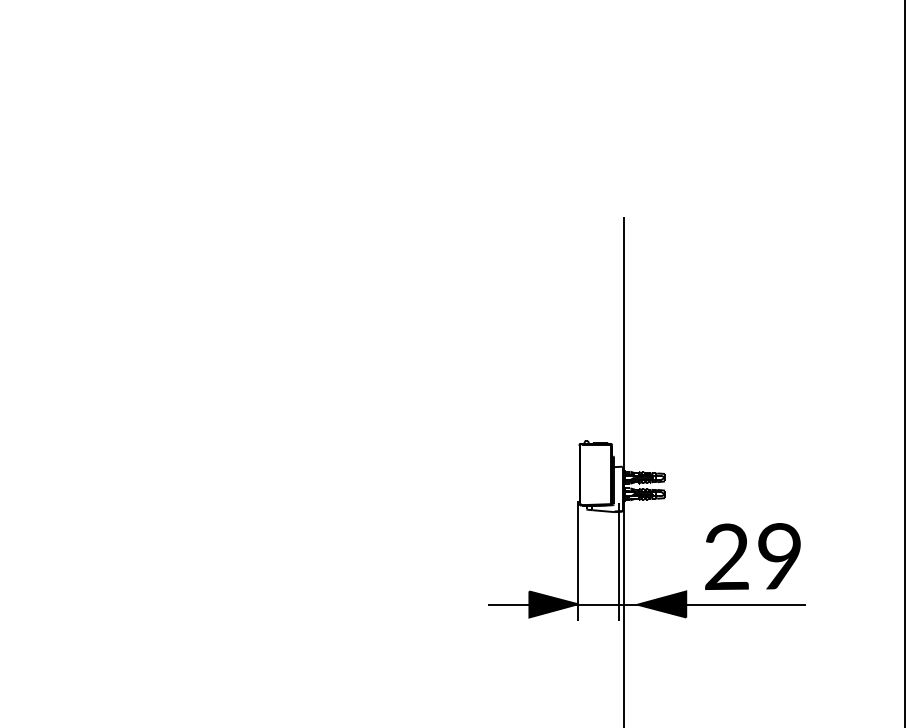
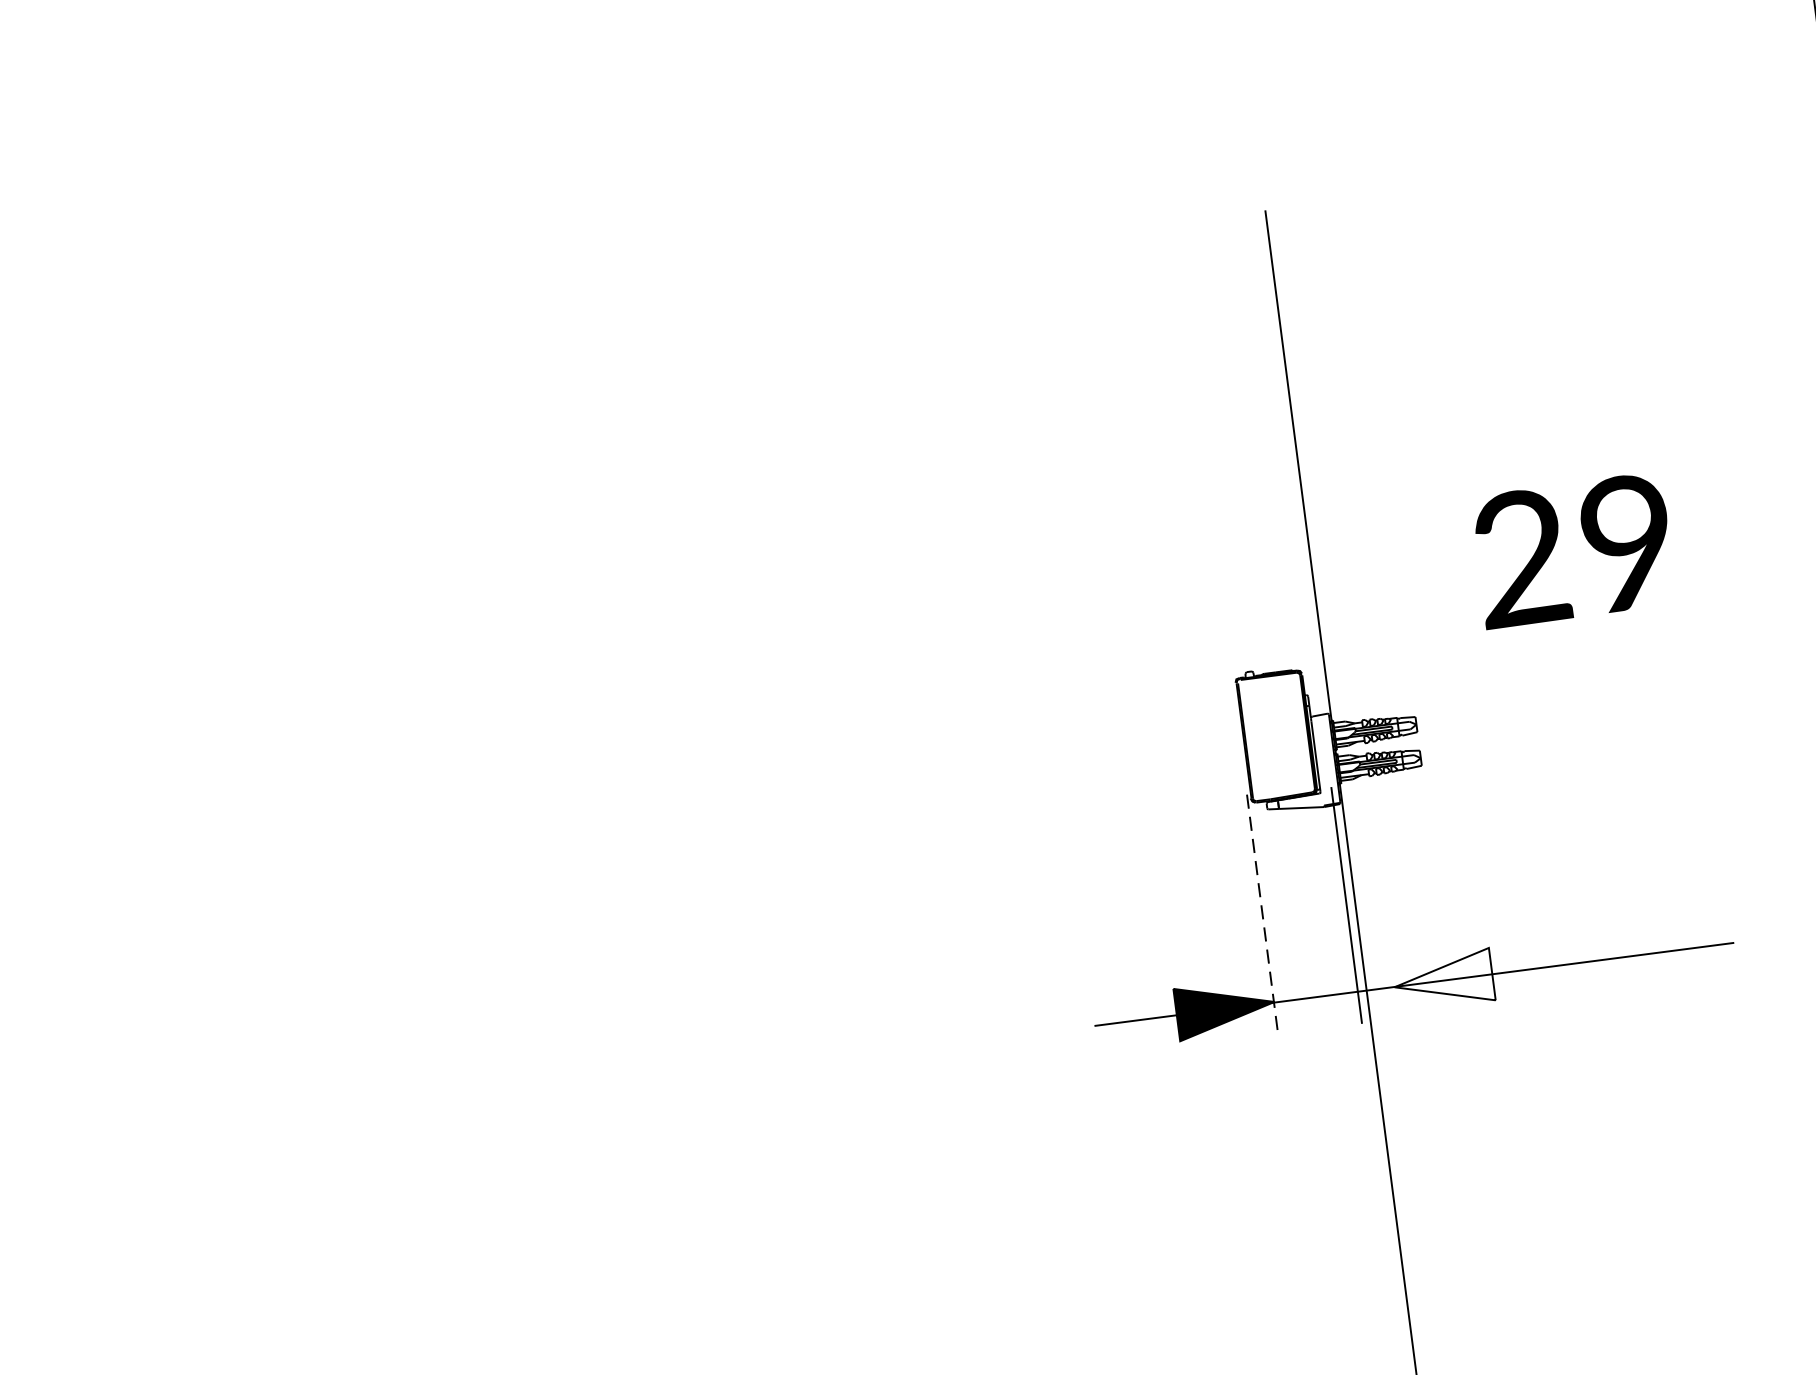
text: (752, 556) -> (1572, 550), moved
line: (577, 560) -> (1262, 914), solid -> dashed
fill: (661, 604) -> (1442, 980), removed

